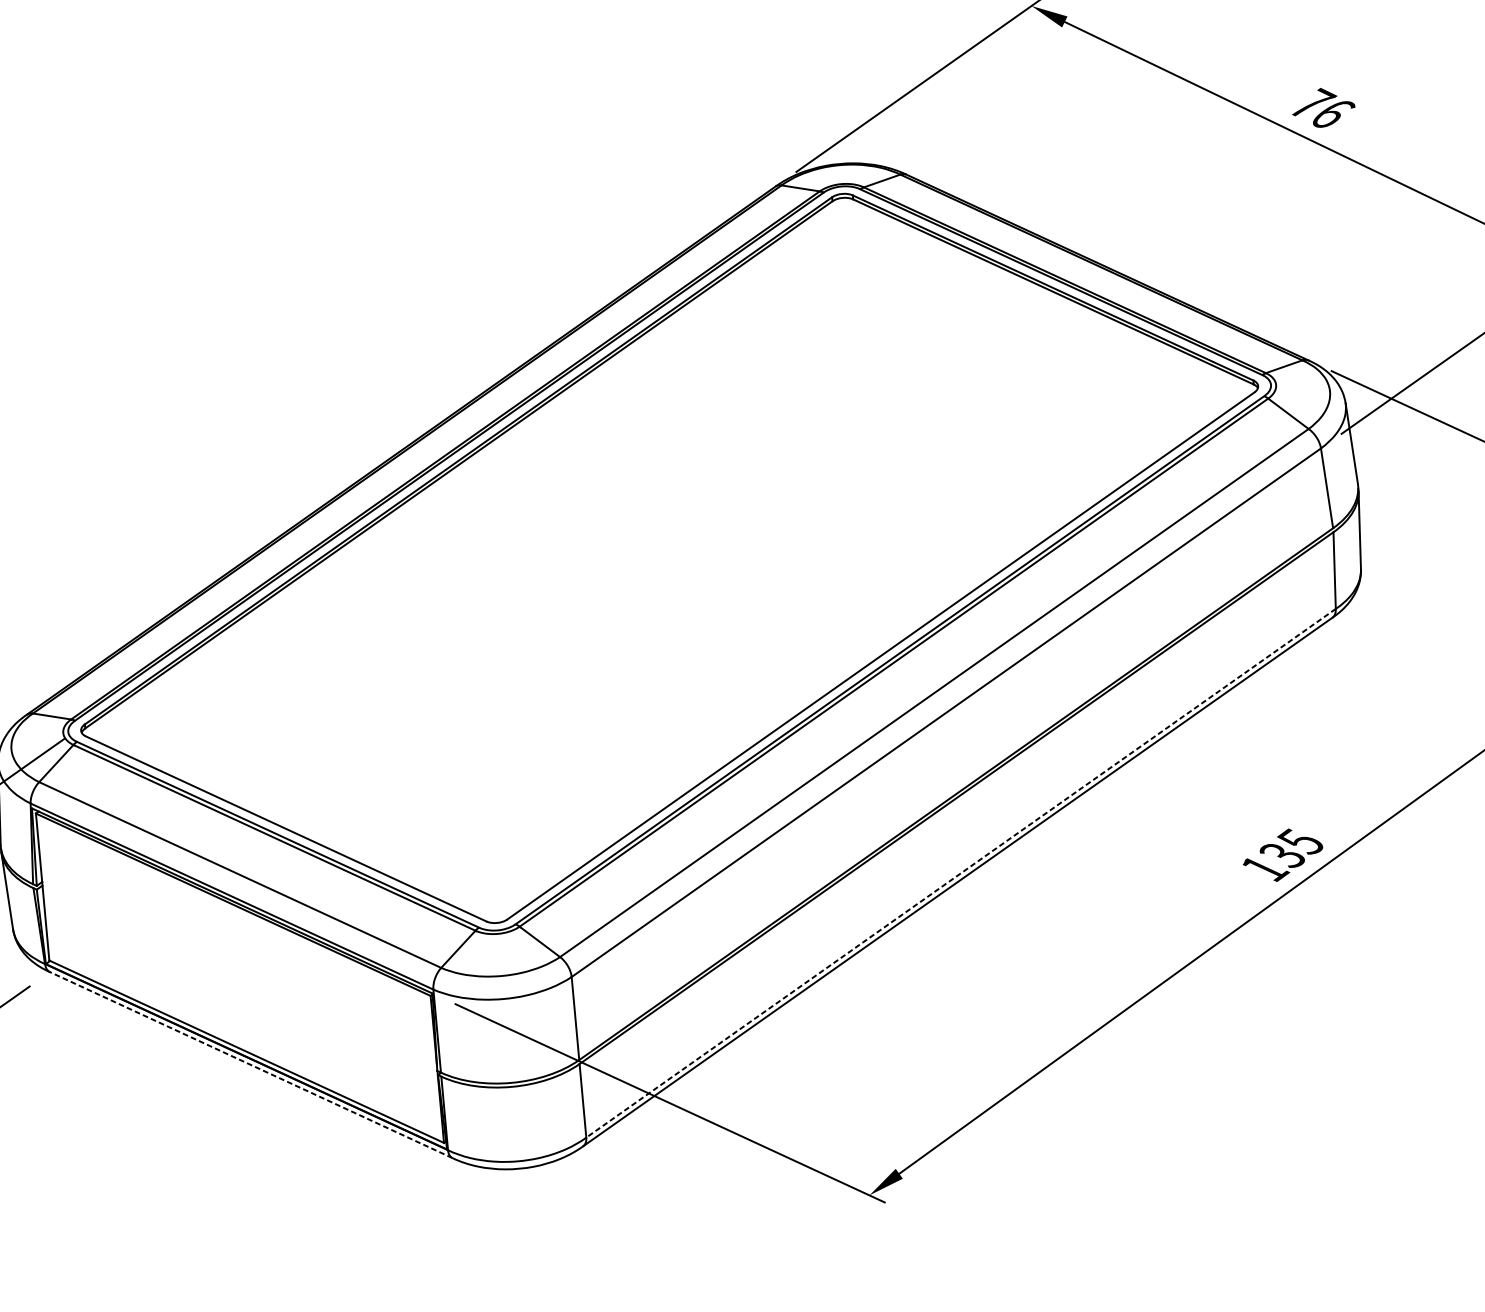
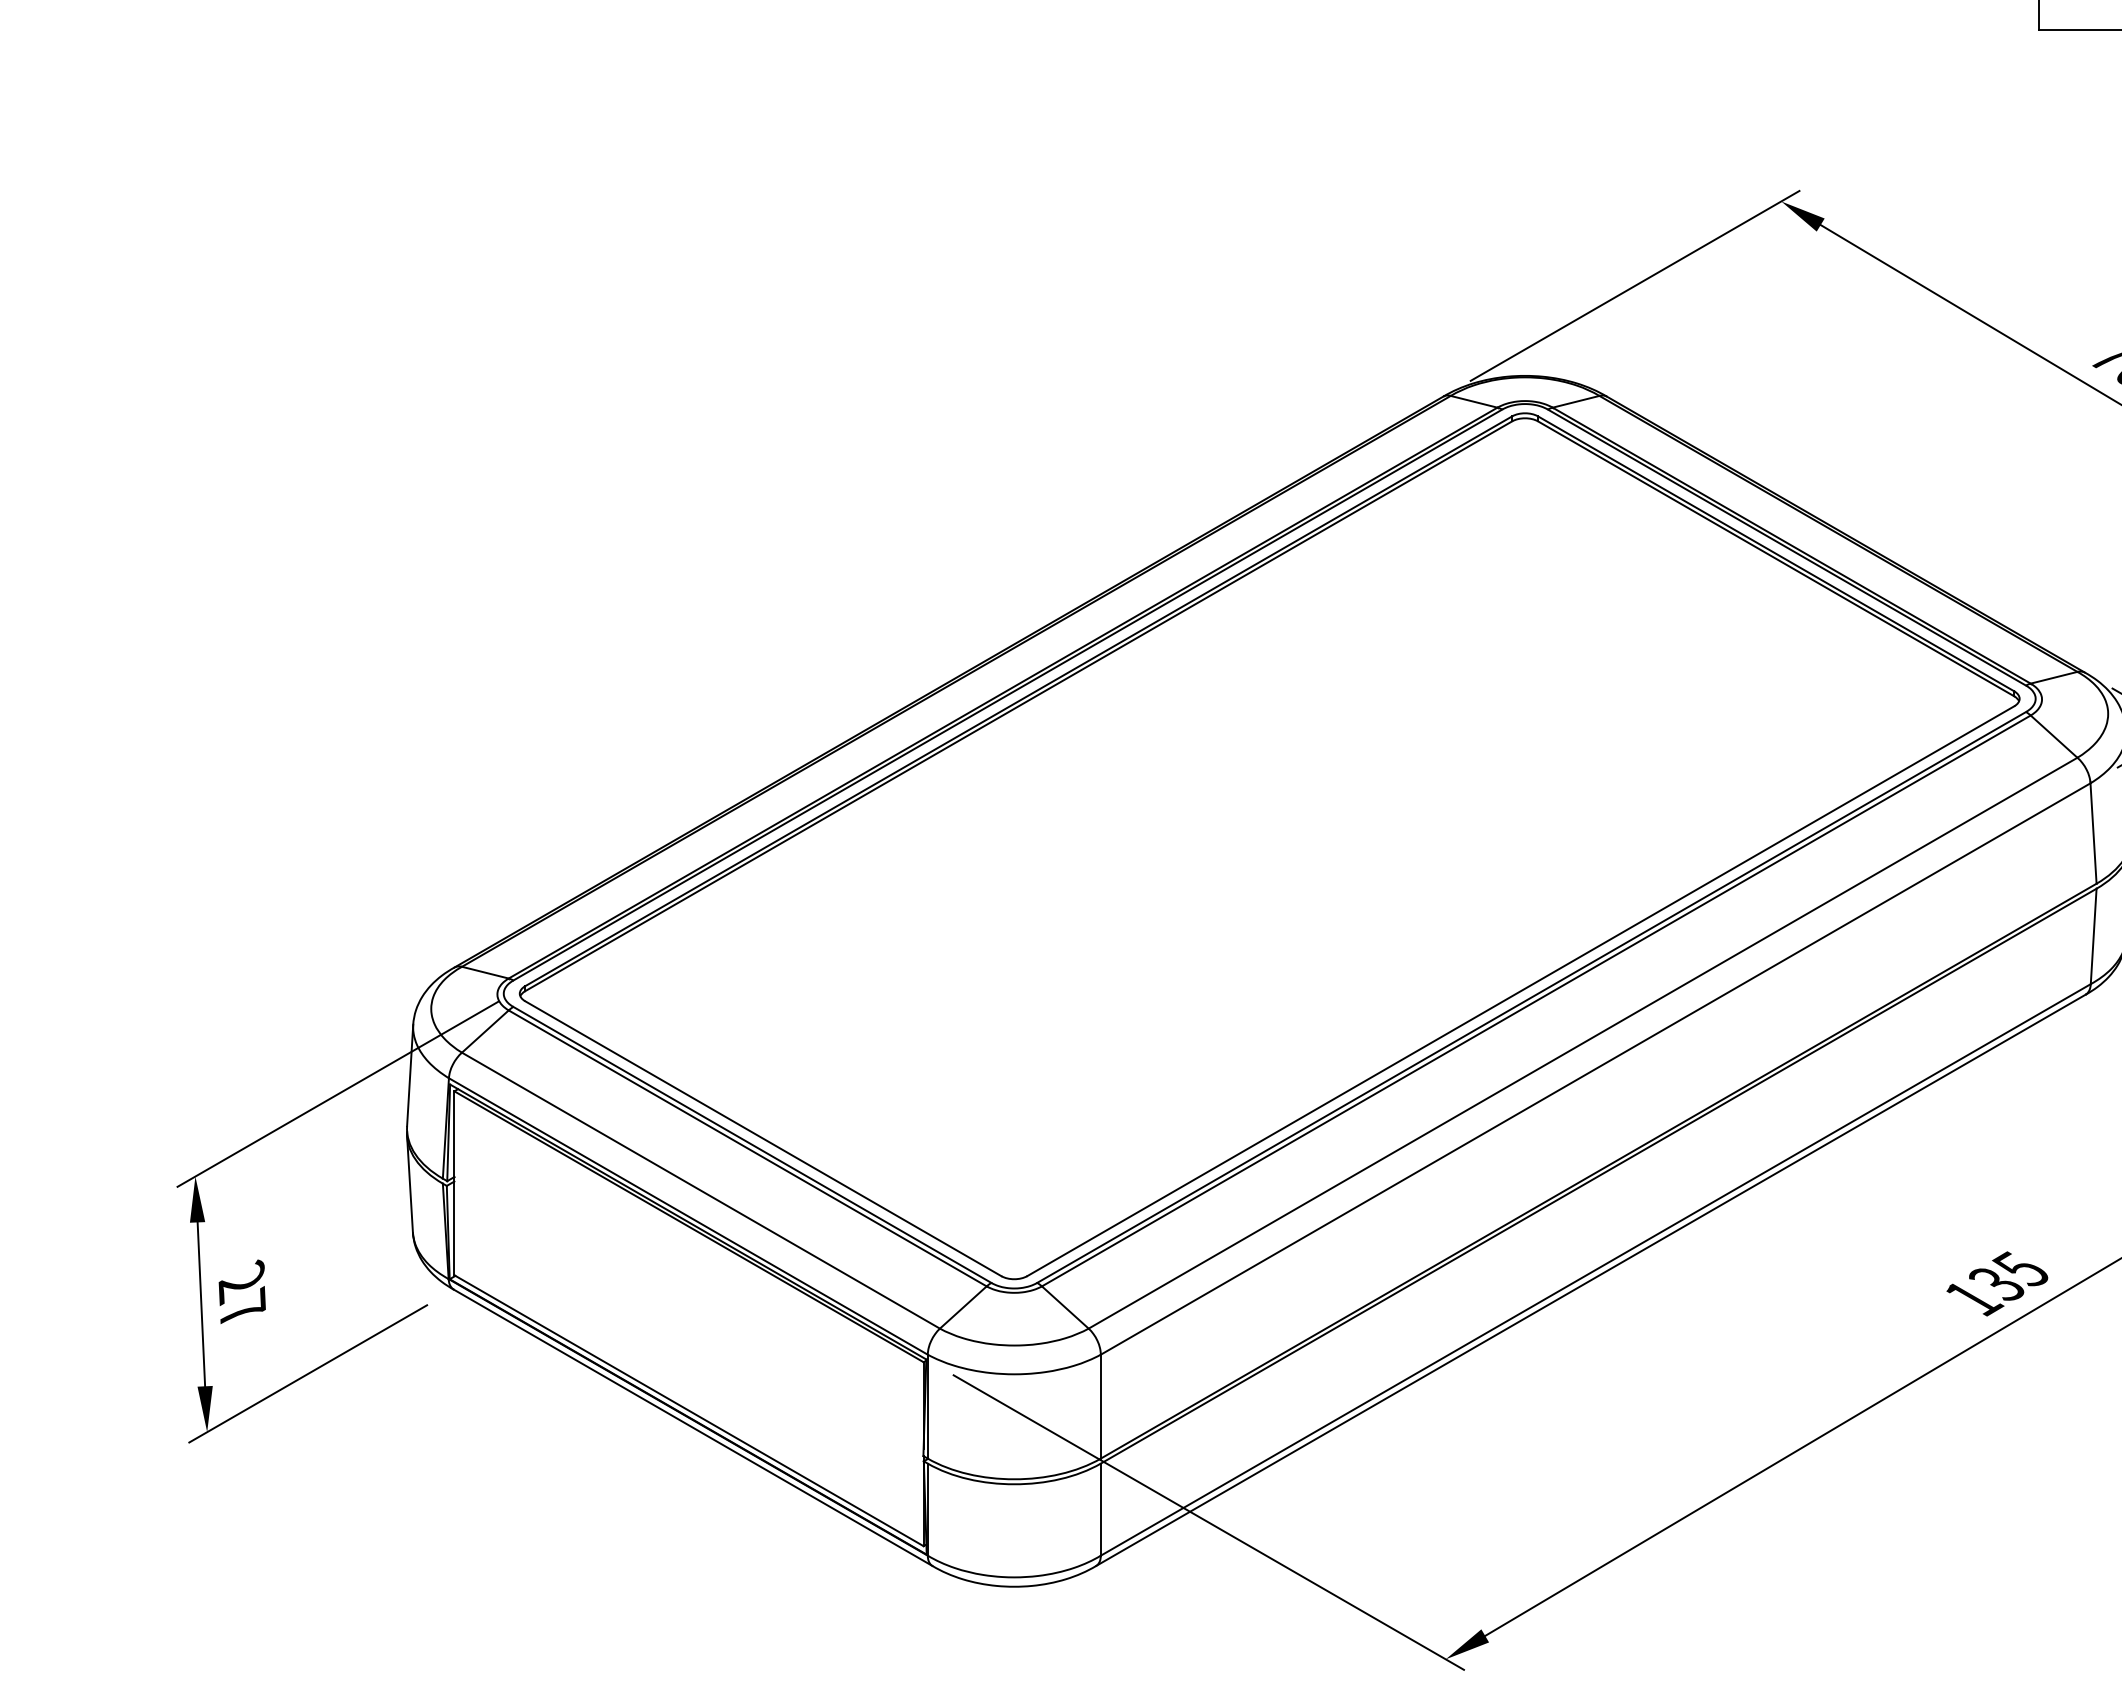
line: (960, 872) -> (1595, 1269), dashed -> solid
line: (250, 1064) -> (692, 1427), dashed -> solid

